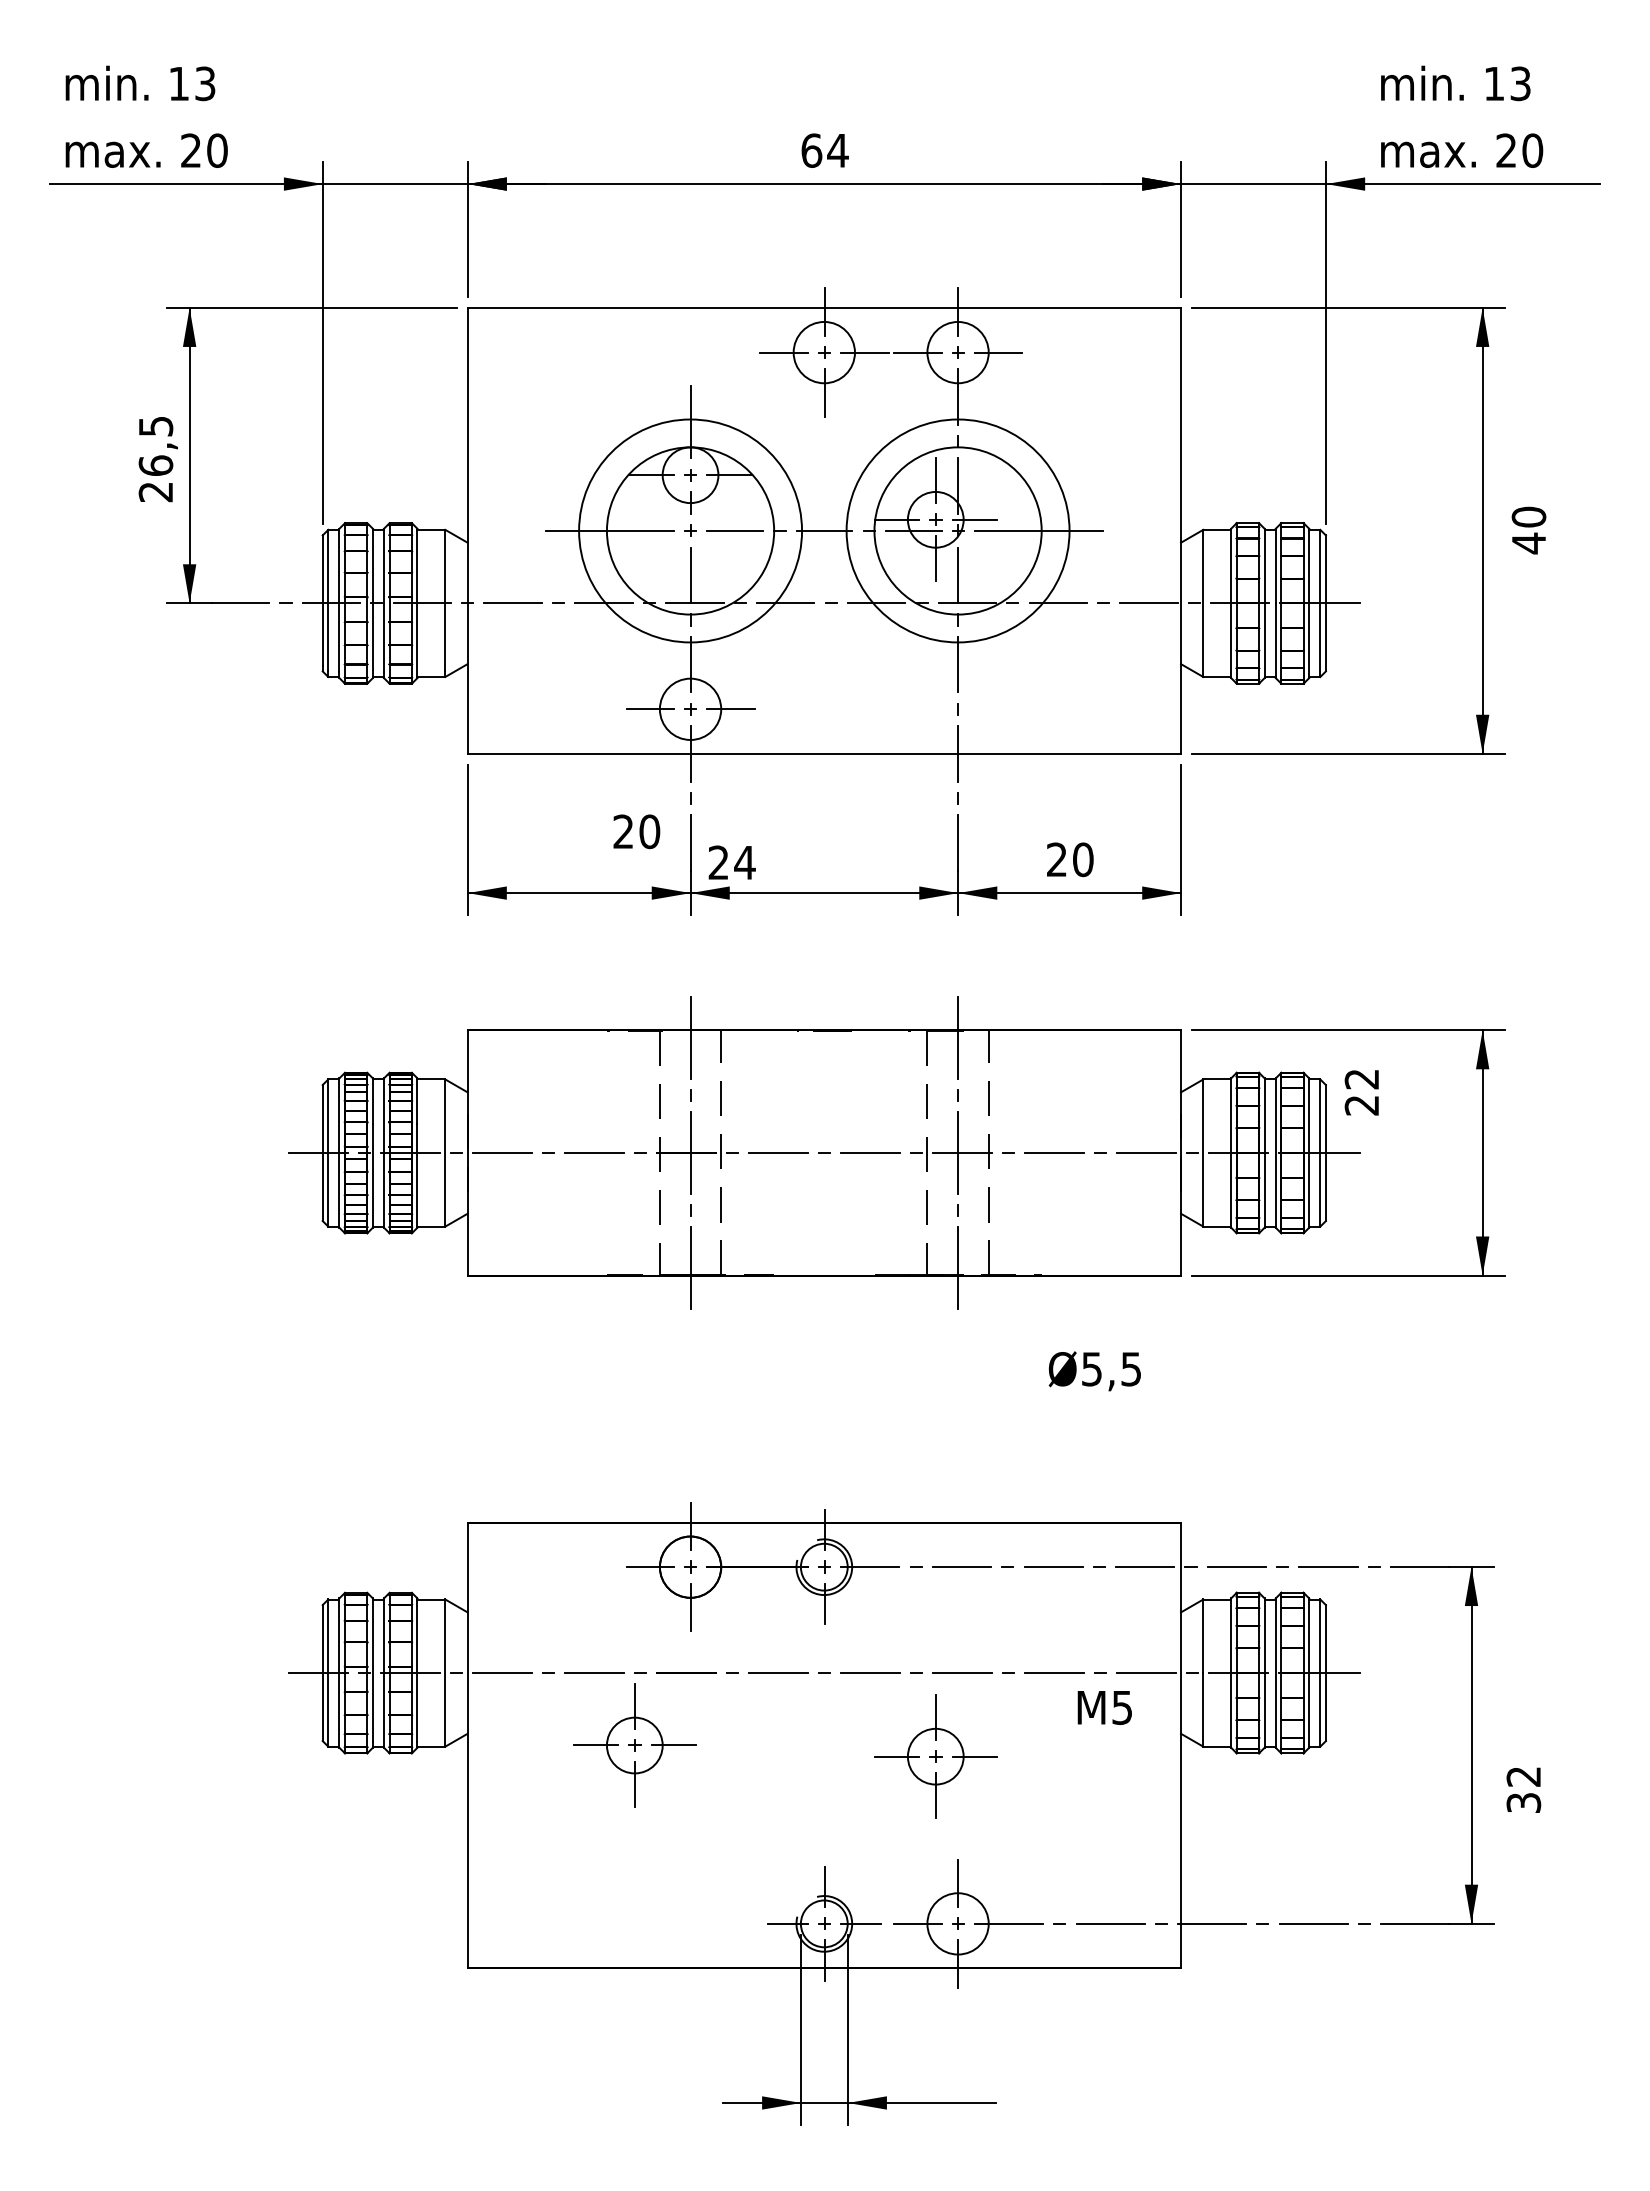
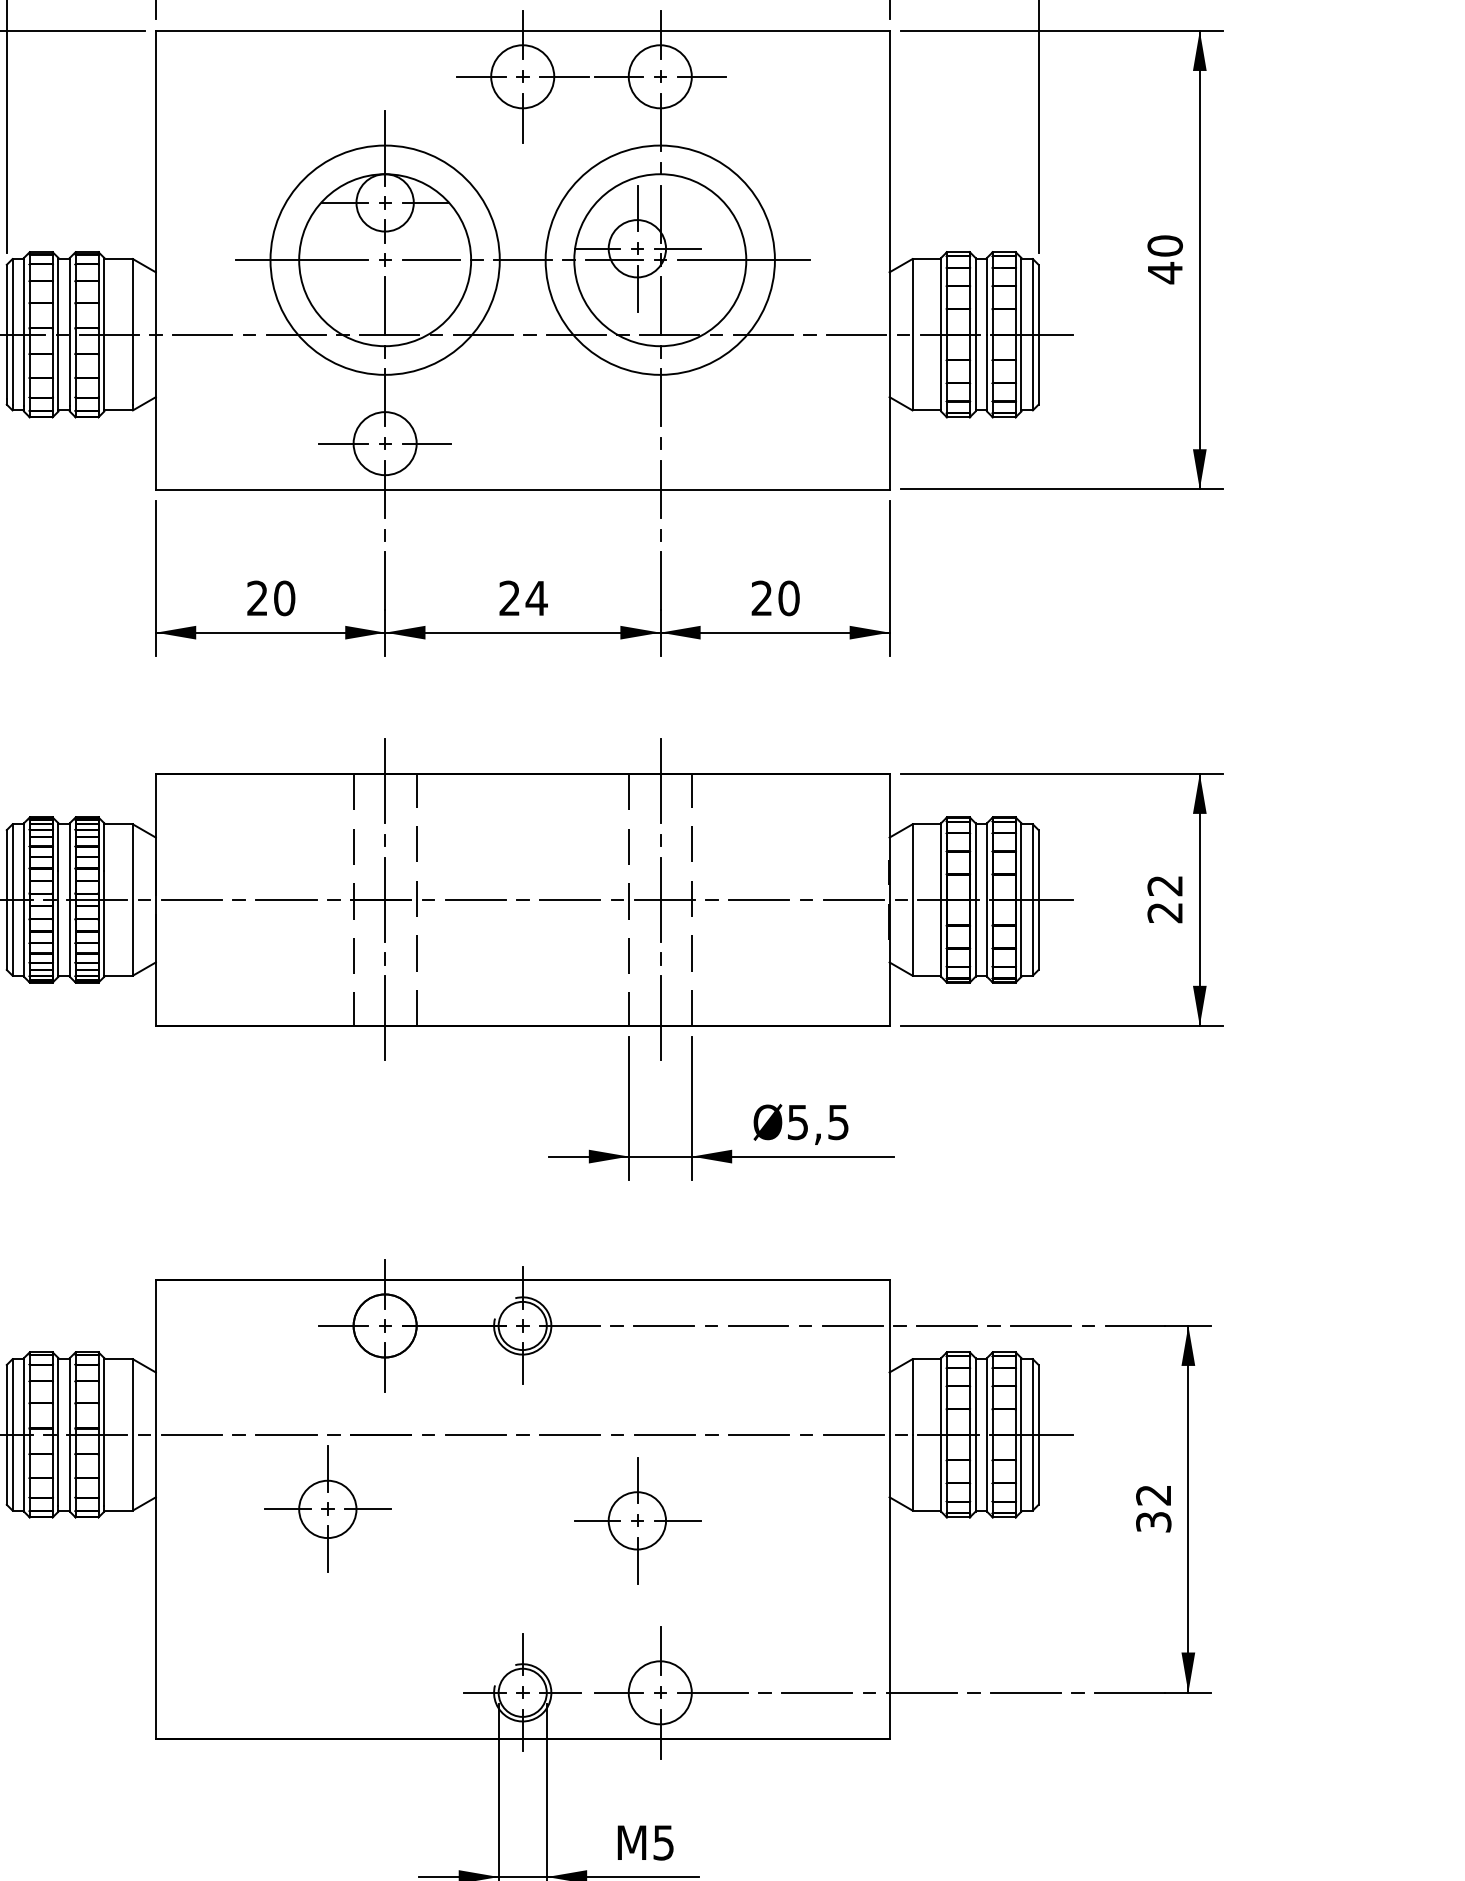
text: (1528, 530) -> (1164, 259), moved
text: (636, 831) -> (270, 598), moved
text: (731, 862) -> (522, 598), moved
text: (1361, 1092) -> (1164, 899), moved
part: (989, 1355) -> (692, 1108), added
text: (1104, 1707) -> (645, 1842), moved
text: (1523, 1789) -> (1153, 1508), moved

